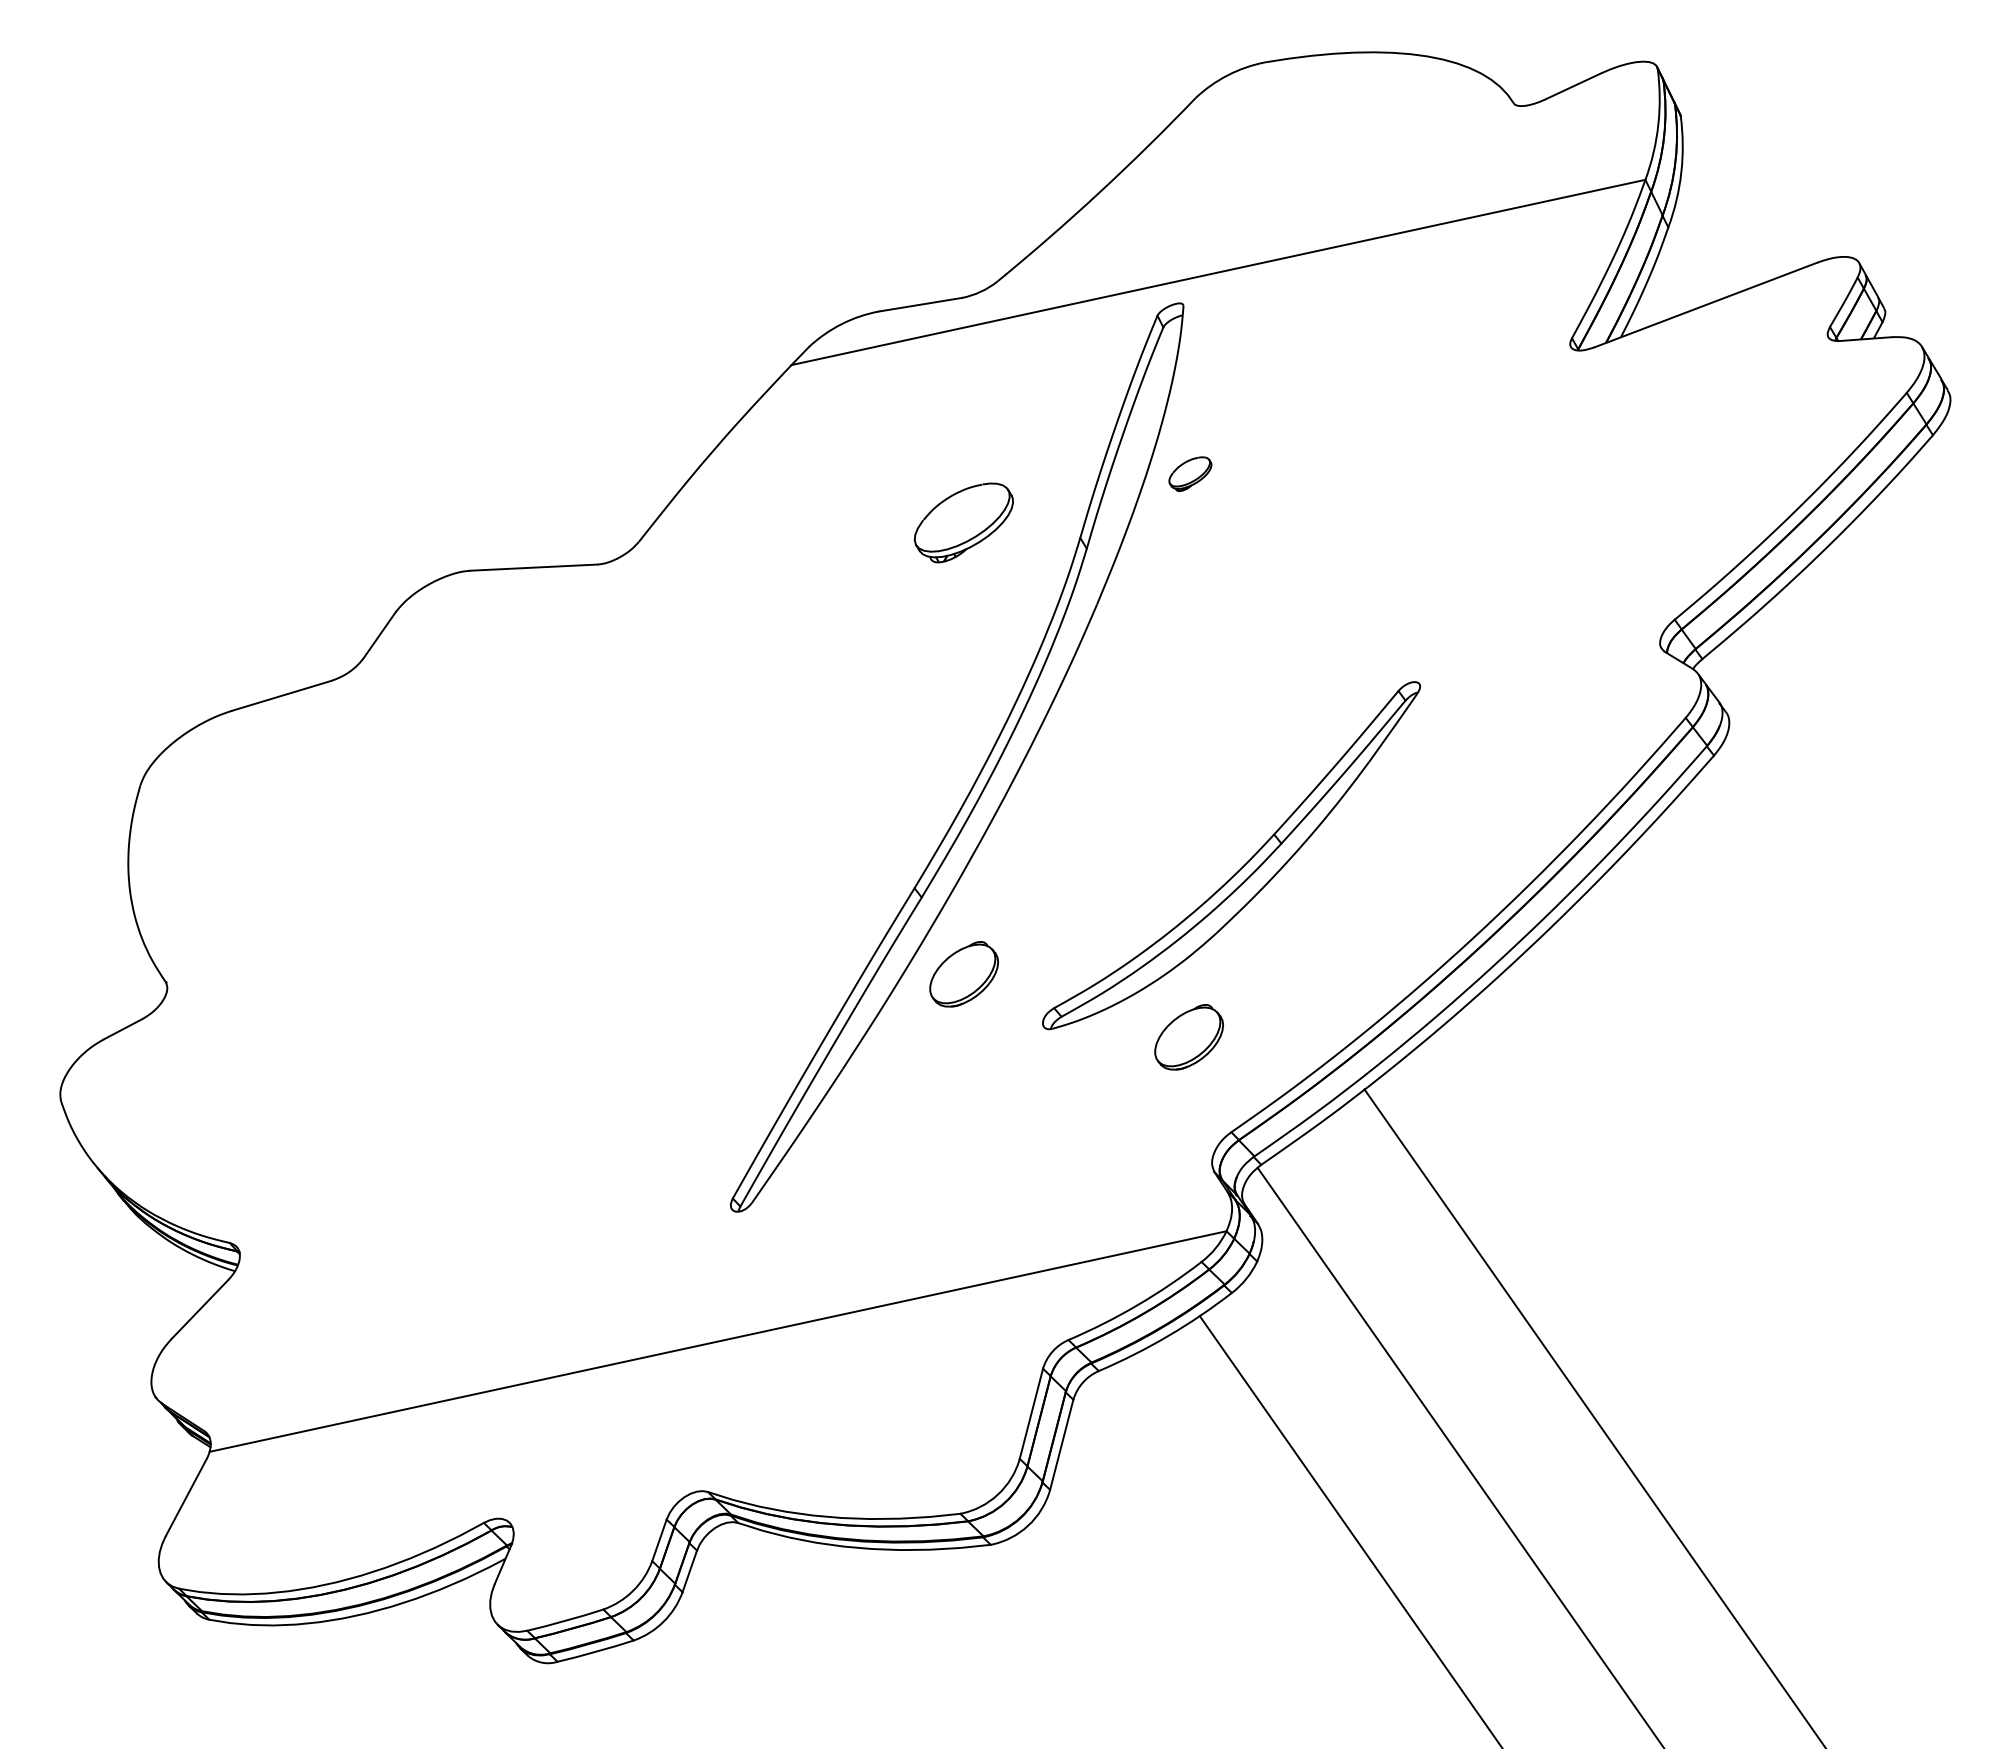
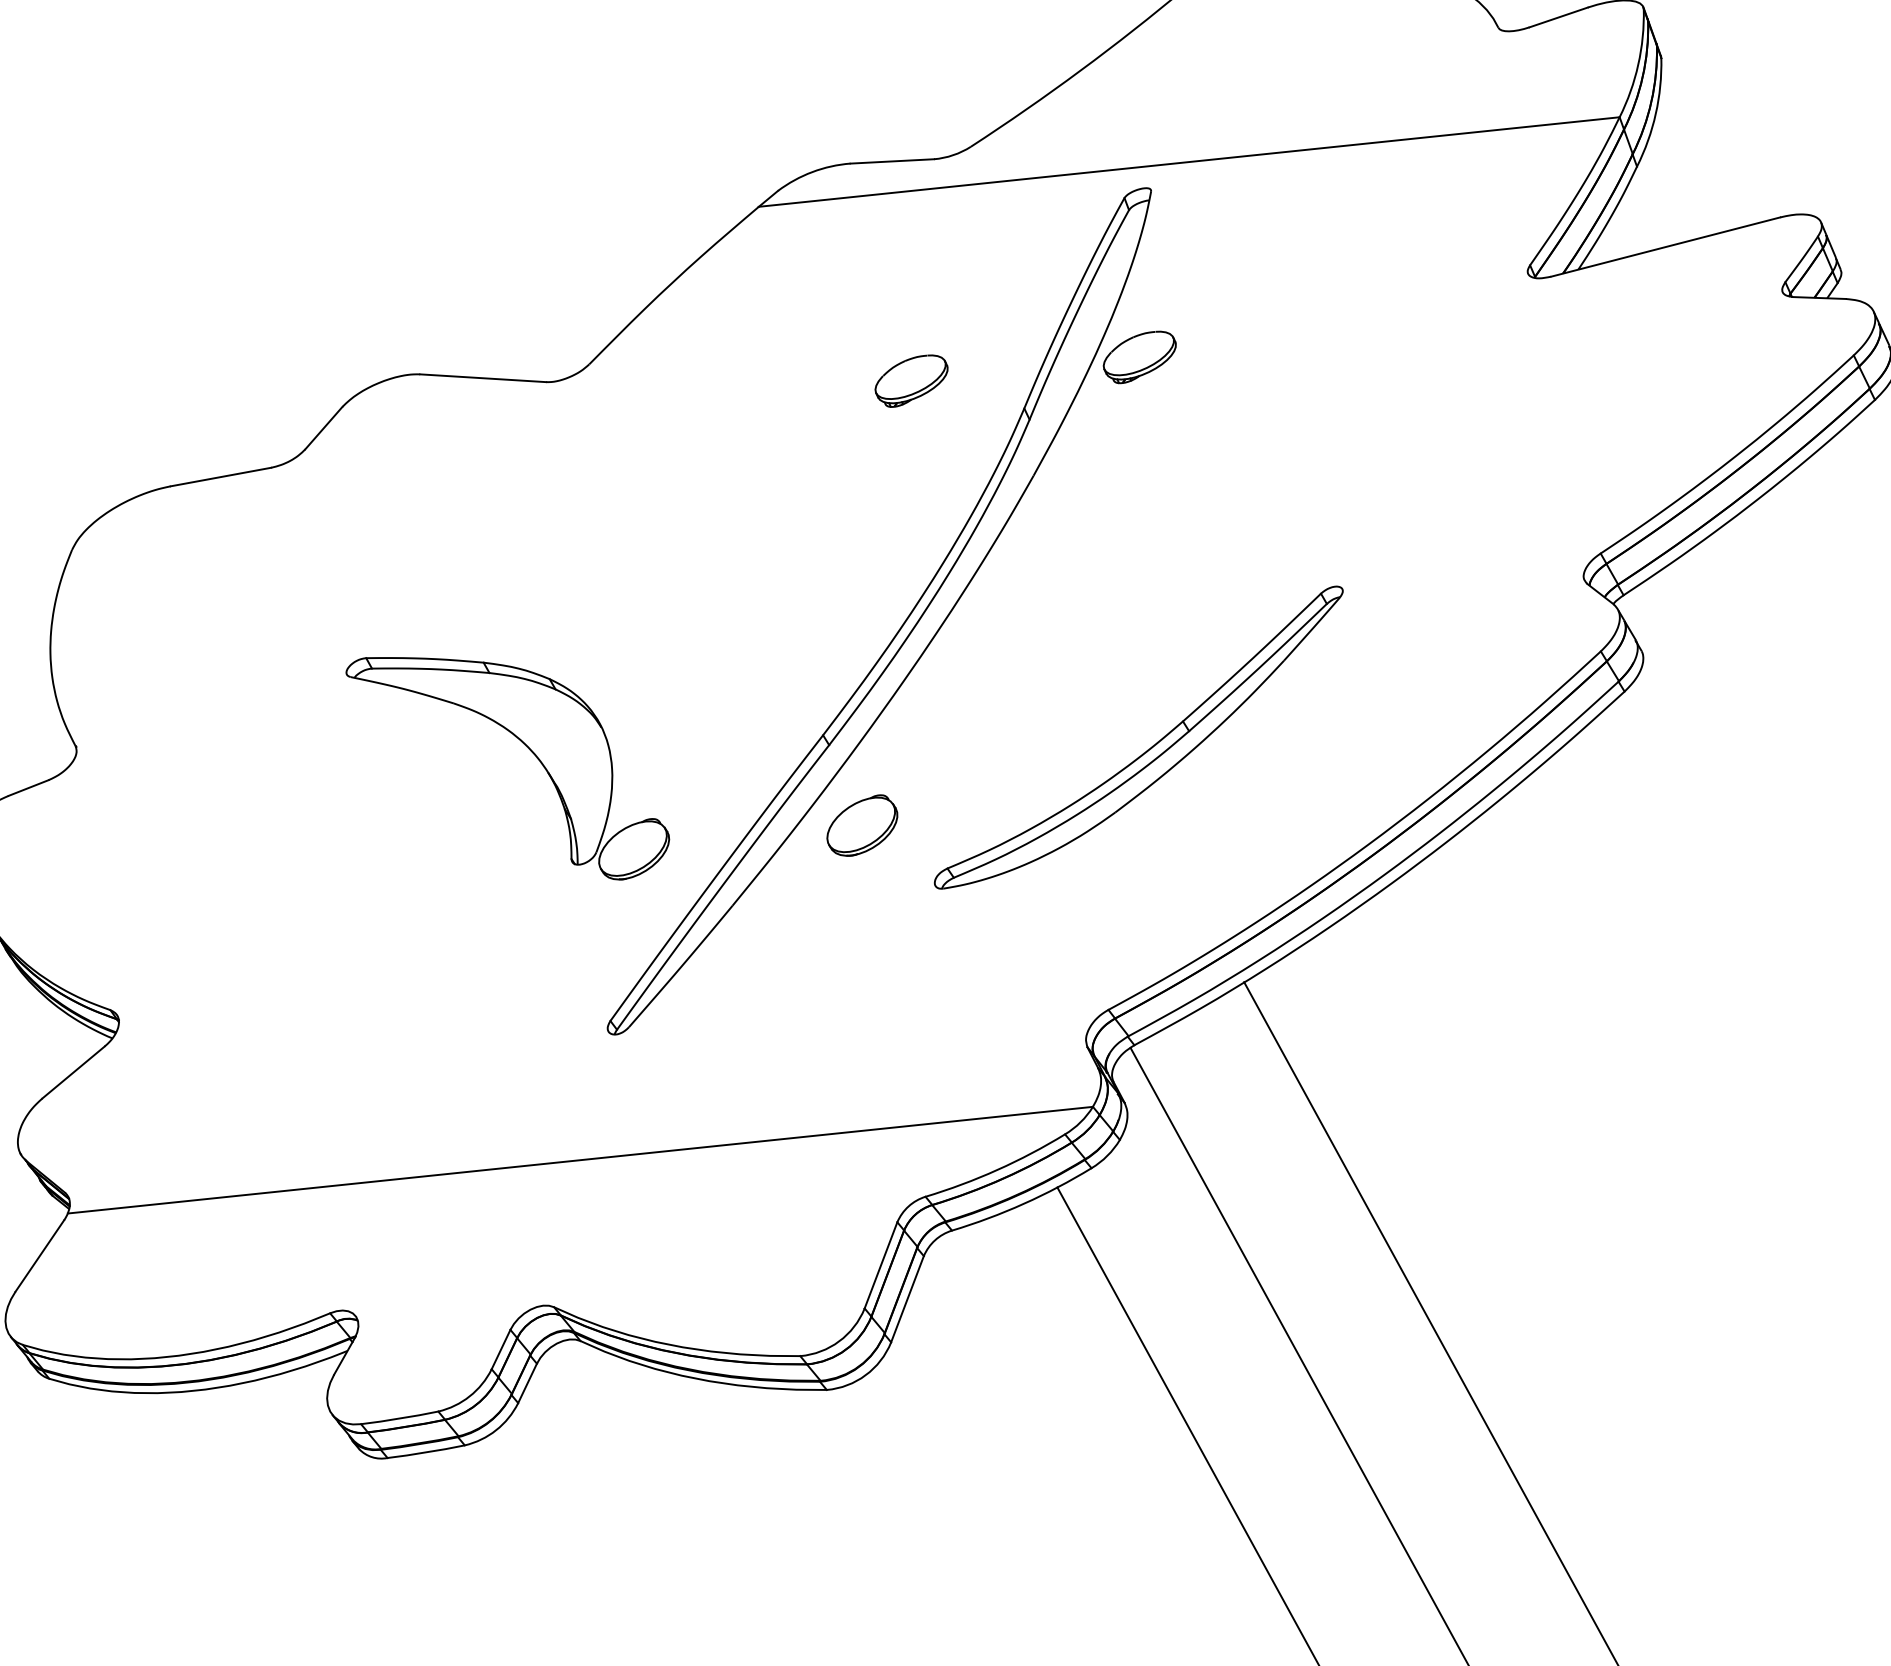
part: (1190, 474) -> (1139, 357), size x1.67
part: (963, 523) -> (910, 381), size x0.71
part: (618, 933) -> (526, 747), added
part: (1188, 1037) -> (1076, 911), removed

